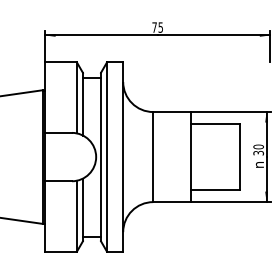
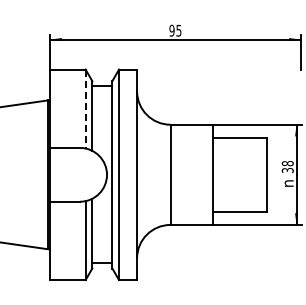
text: (154, 27) -> (171, 30), 75 -> 95
line: (76, 98) -> (85, 109), solid -> dashed
text: (258, 146) -> (287, 163), 30 -> 38

